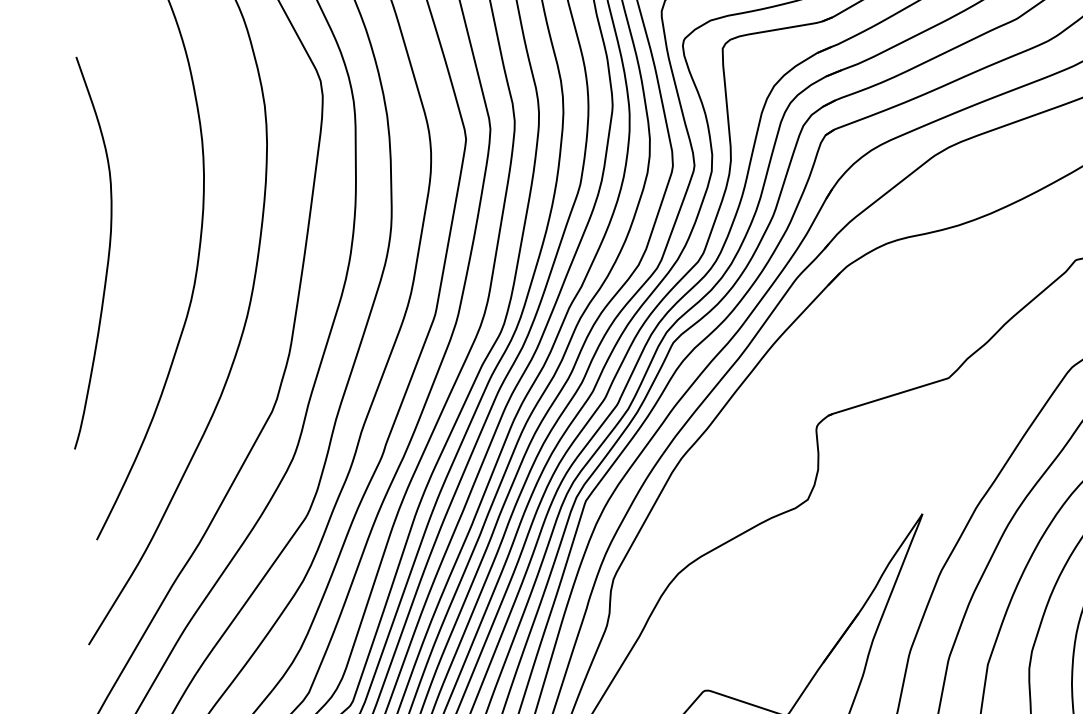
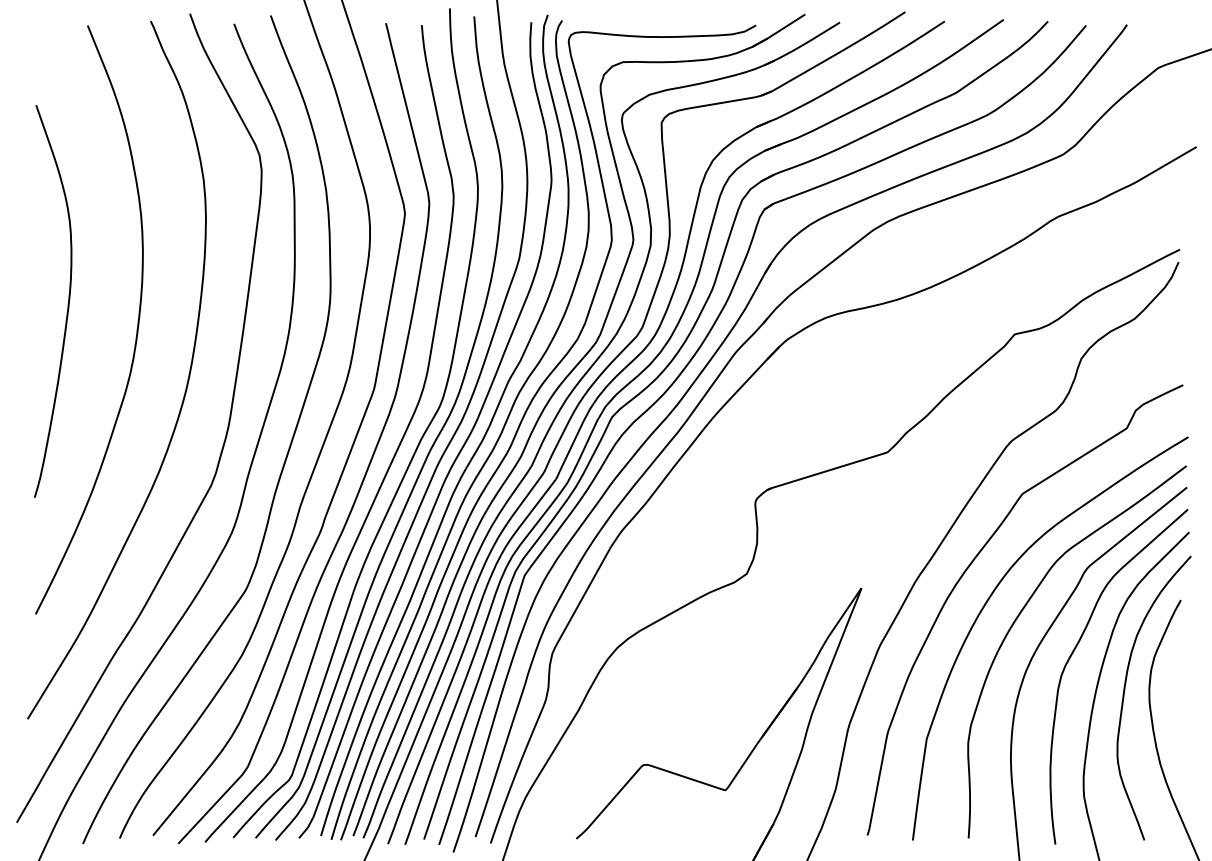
curve: (107, 255) -> (67, 303), moved

